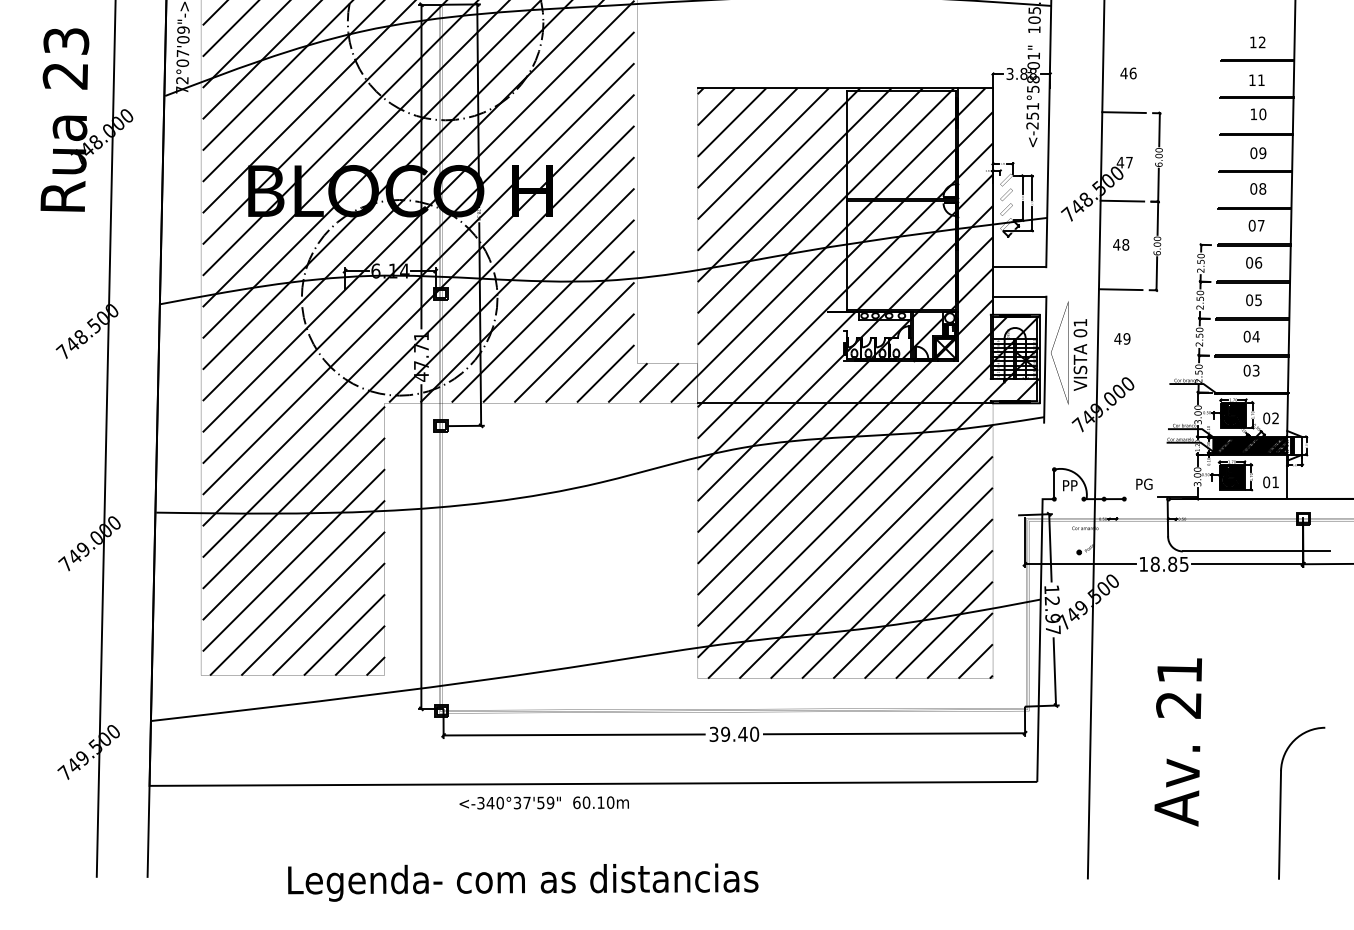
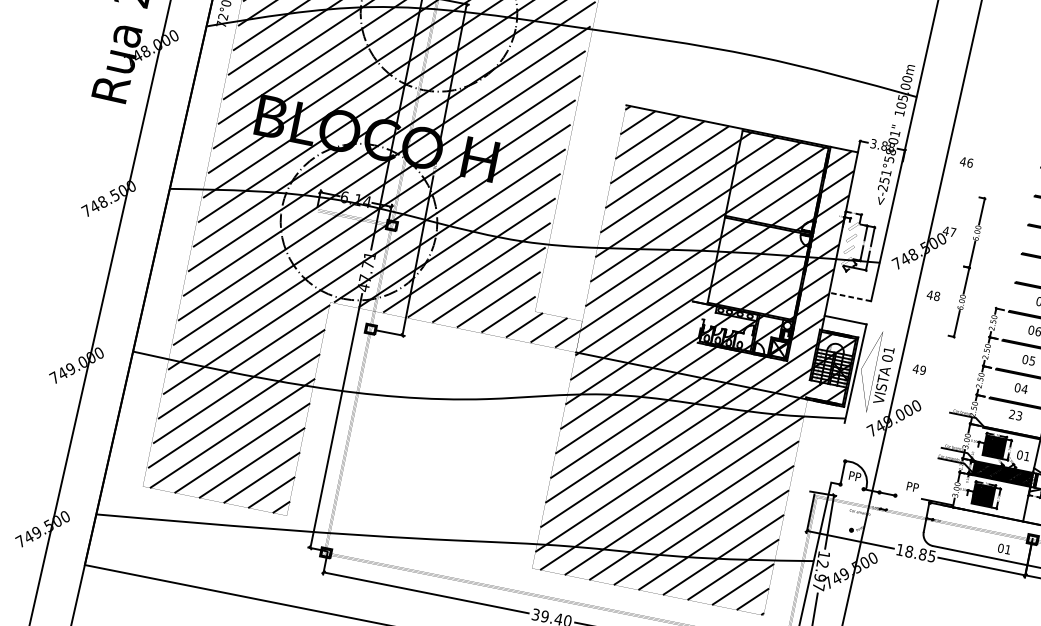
line: (1123, 112) -> (956, 192), removed
line: (1122, 200) -> (941, 261), removed
line: (1019, 267) -> (850, 297), solid -> dashed
line: (1120, 289) -> (925, 330), removed
text: (1246, 370) -> (1011, 414), 03 -> 23
text: (1275, 418) -> (1026, 456), 02 -> 01
text: (1270, 482) -> (1003, 549), moved
text: (1148, 483) -> (916, 487), PG -> PP

